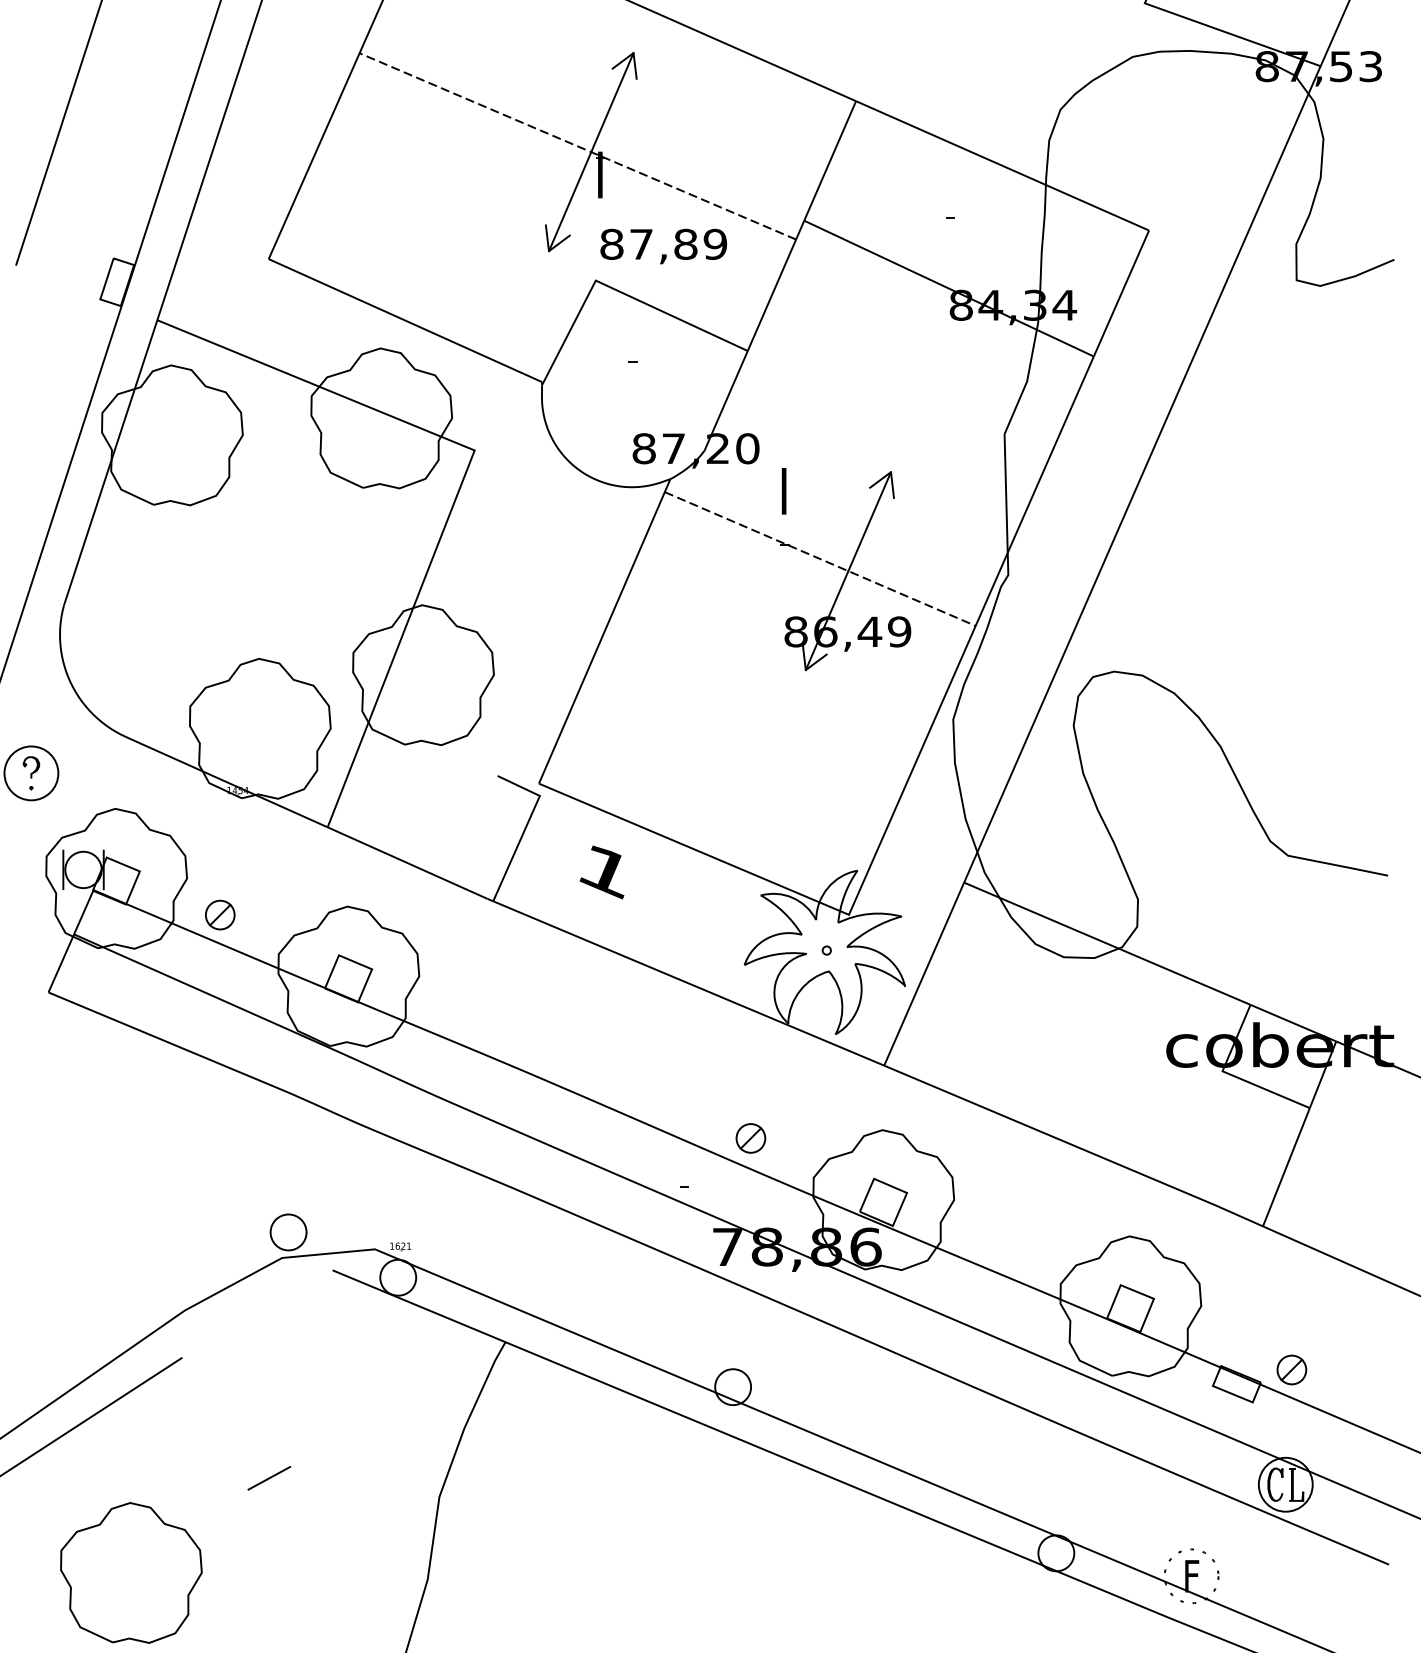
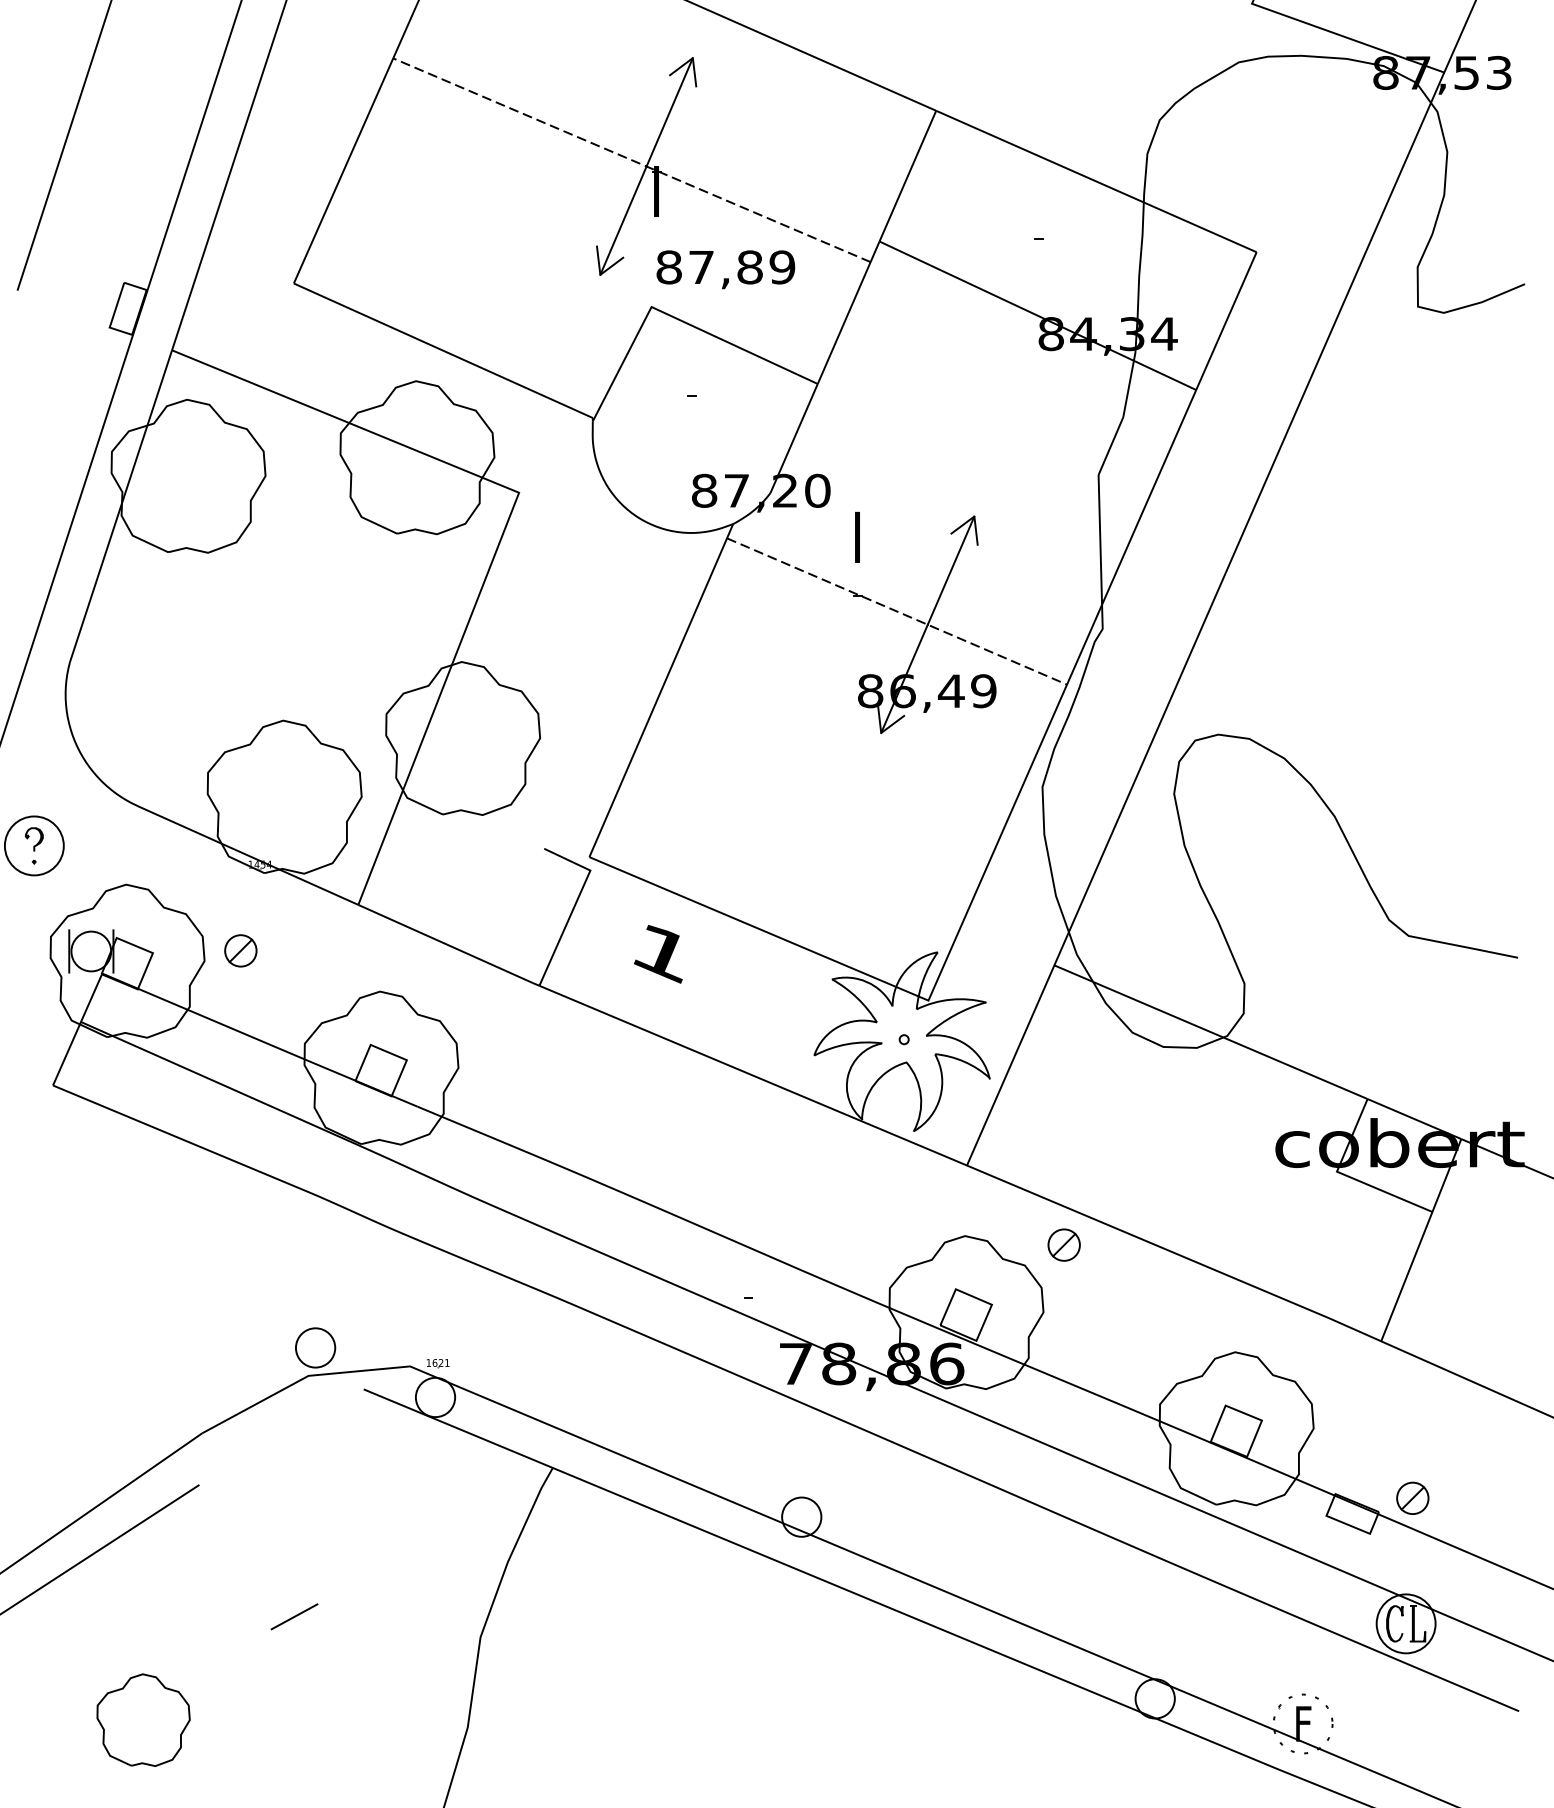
part: (219, 914) -> (240, 950), moved
part: (750, 1137) -> (1063, 1244), moved
part: (131, 1572) -> (143, 1719), size x0.6

